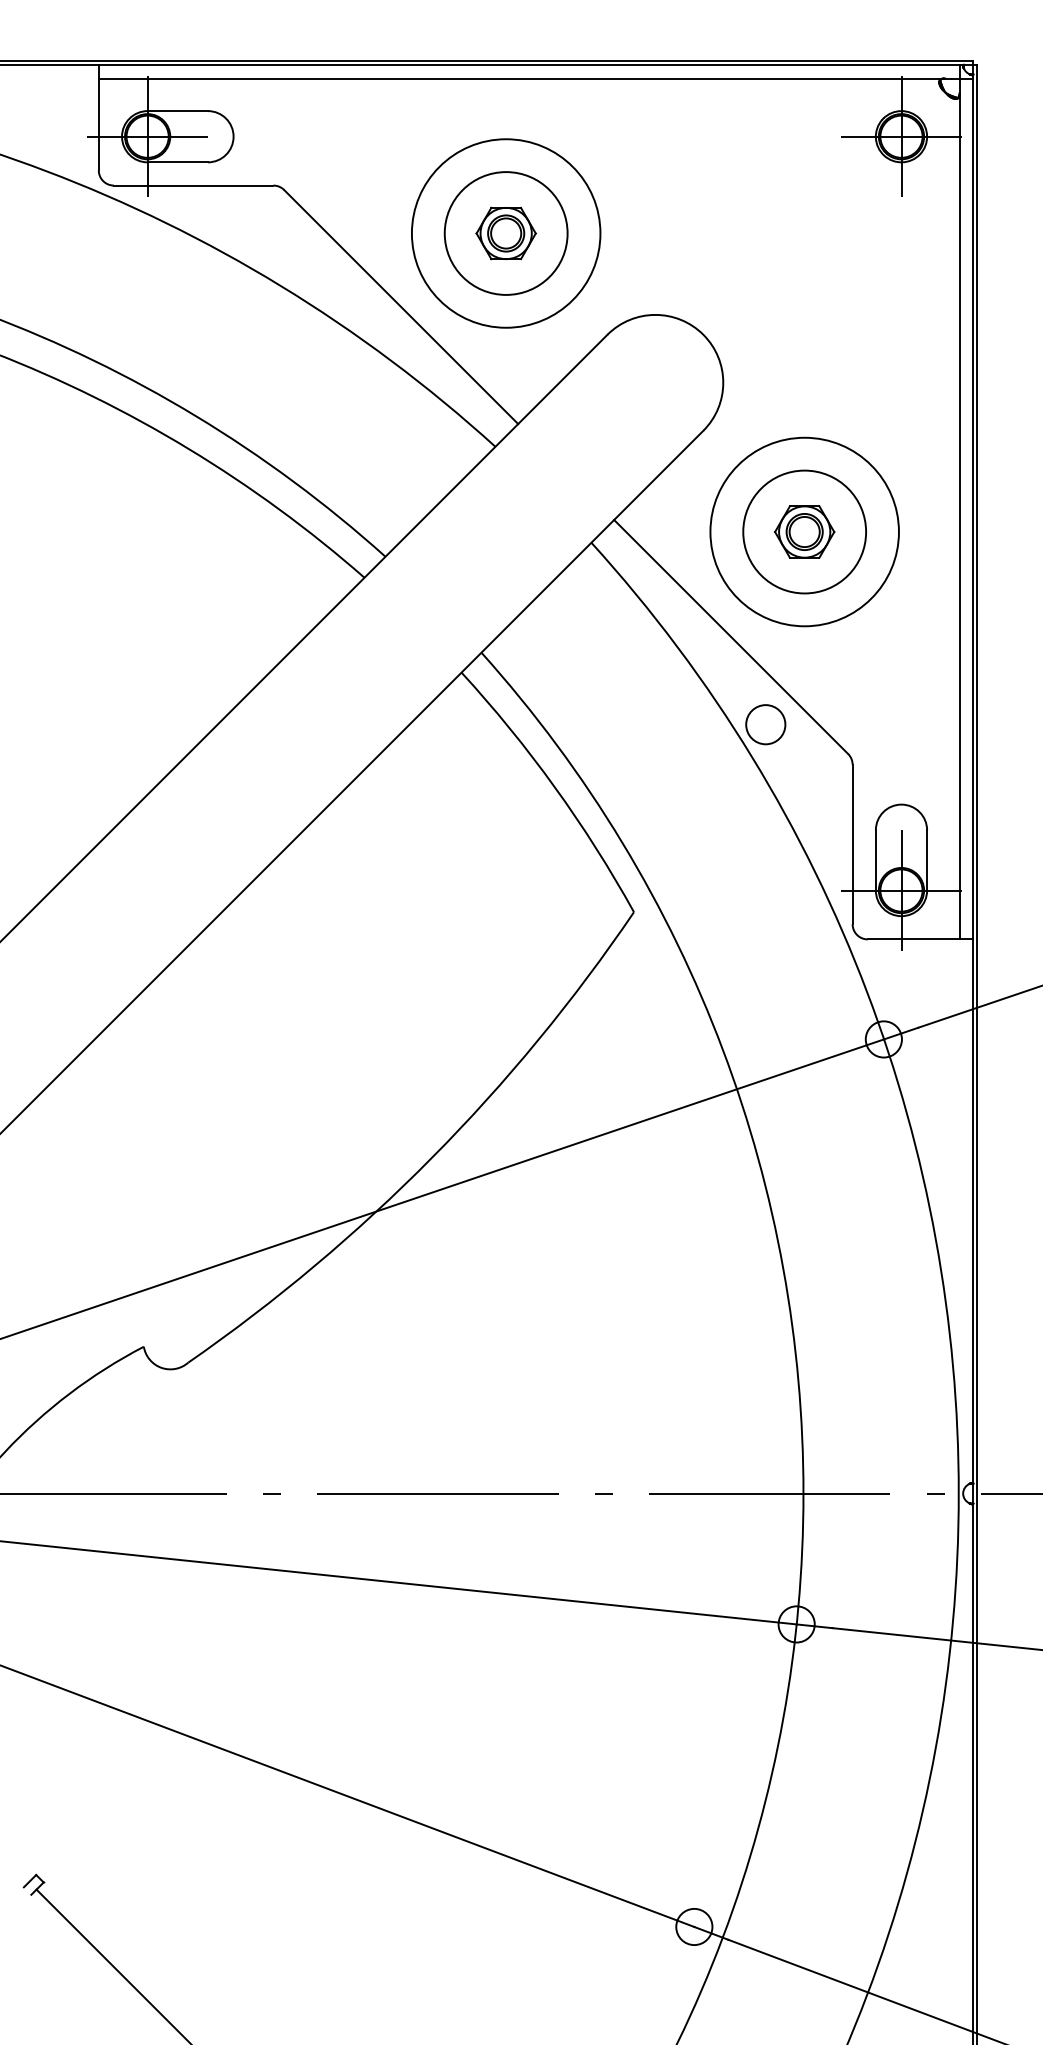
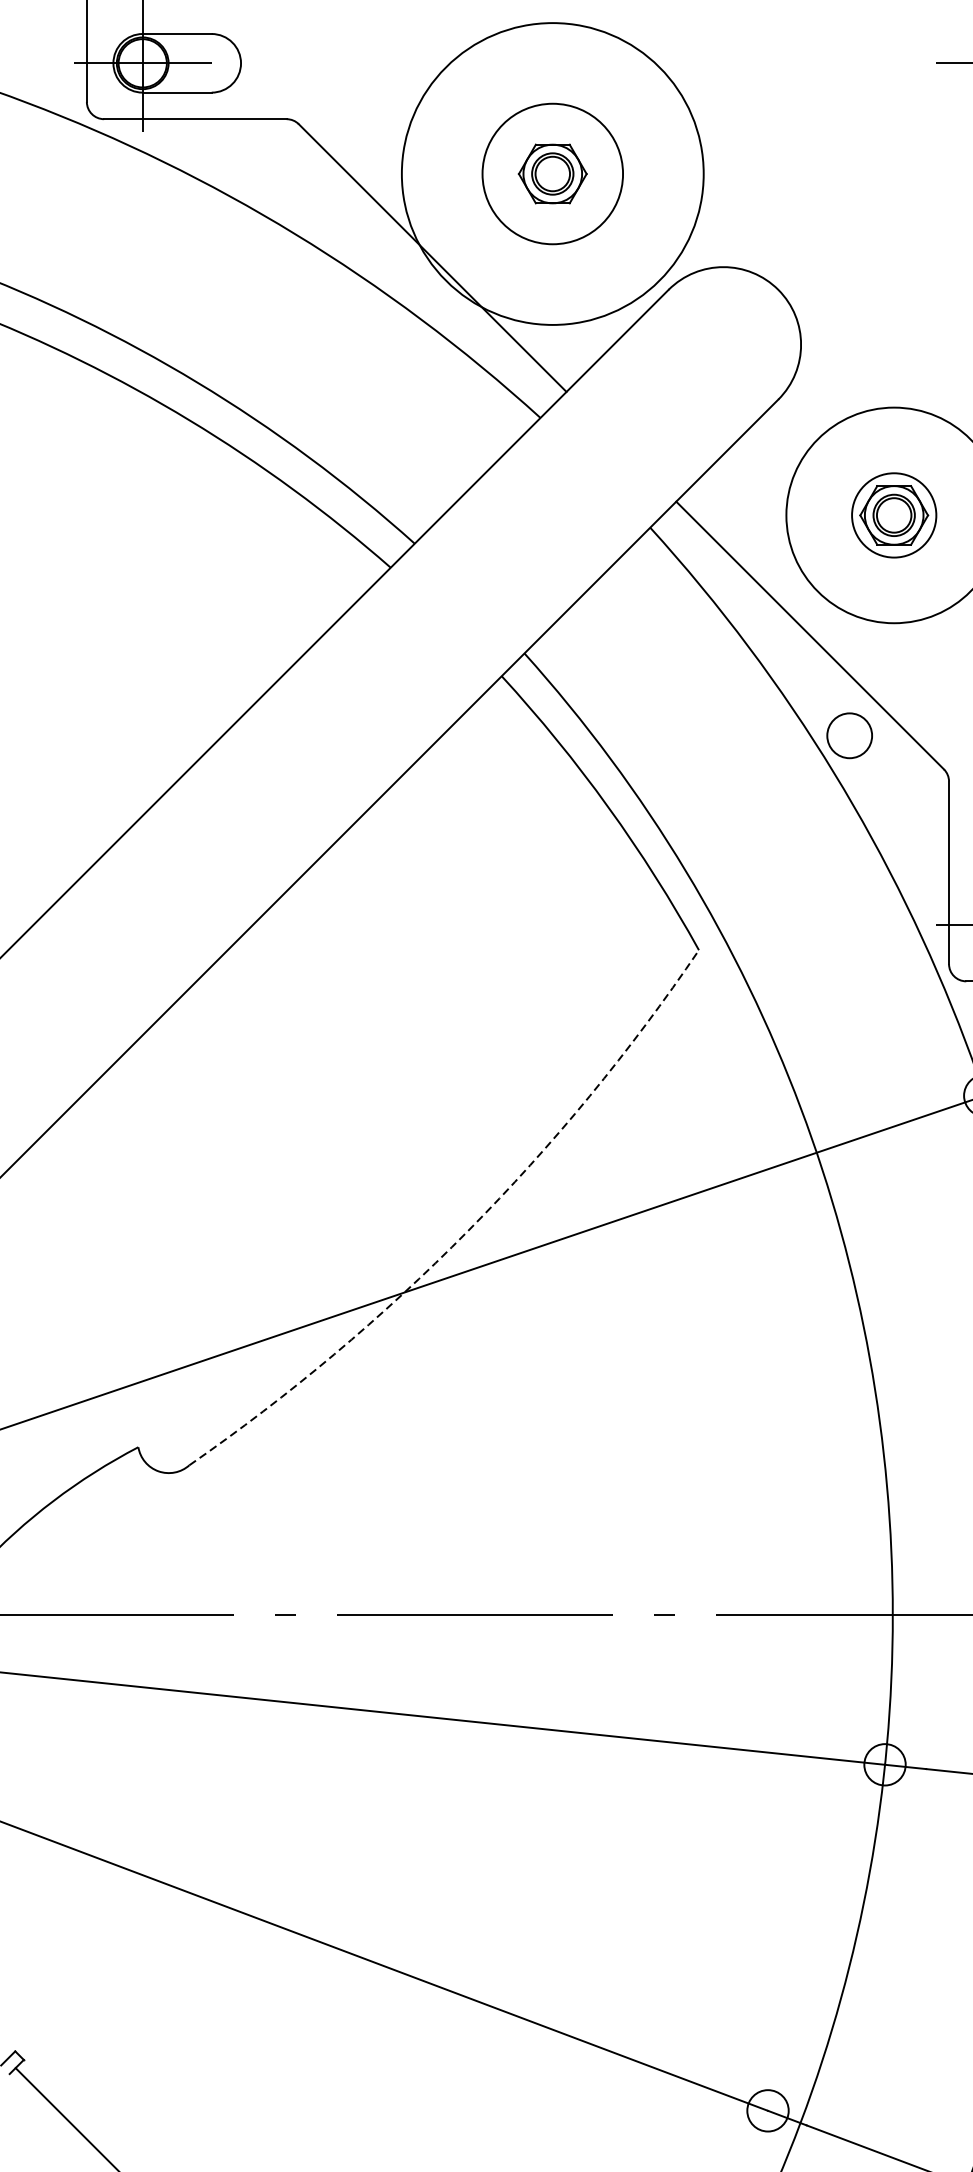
circle: (505, 233) -> (552, 174), size x1.4
circle: (804, 531) -> (893, 514), size x0.6
arc: (431, 1157) -> (467, 1230), solid -> dashed

